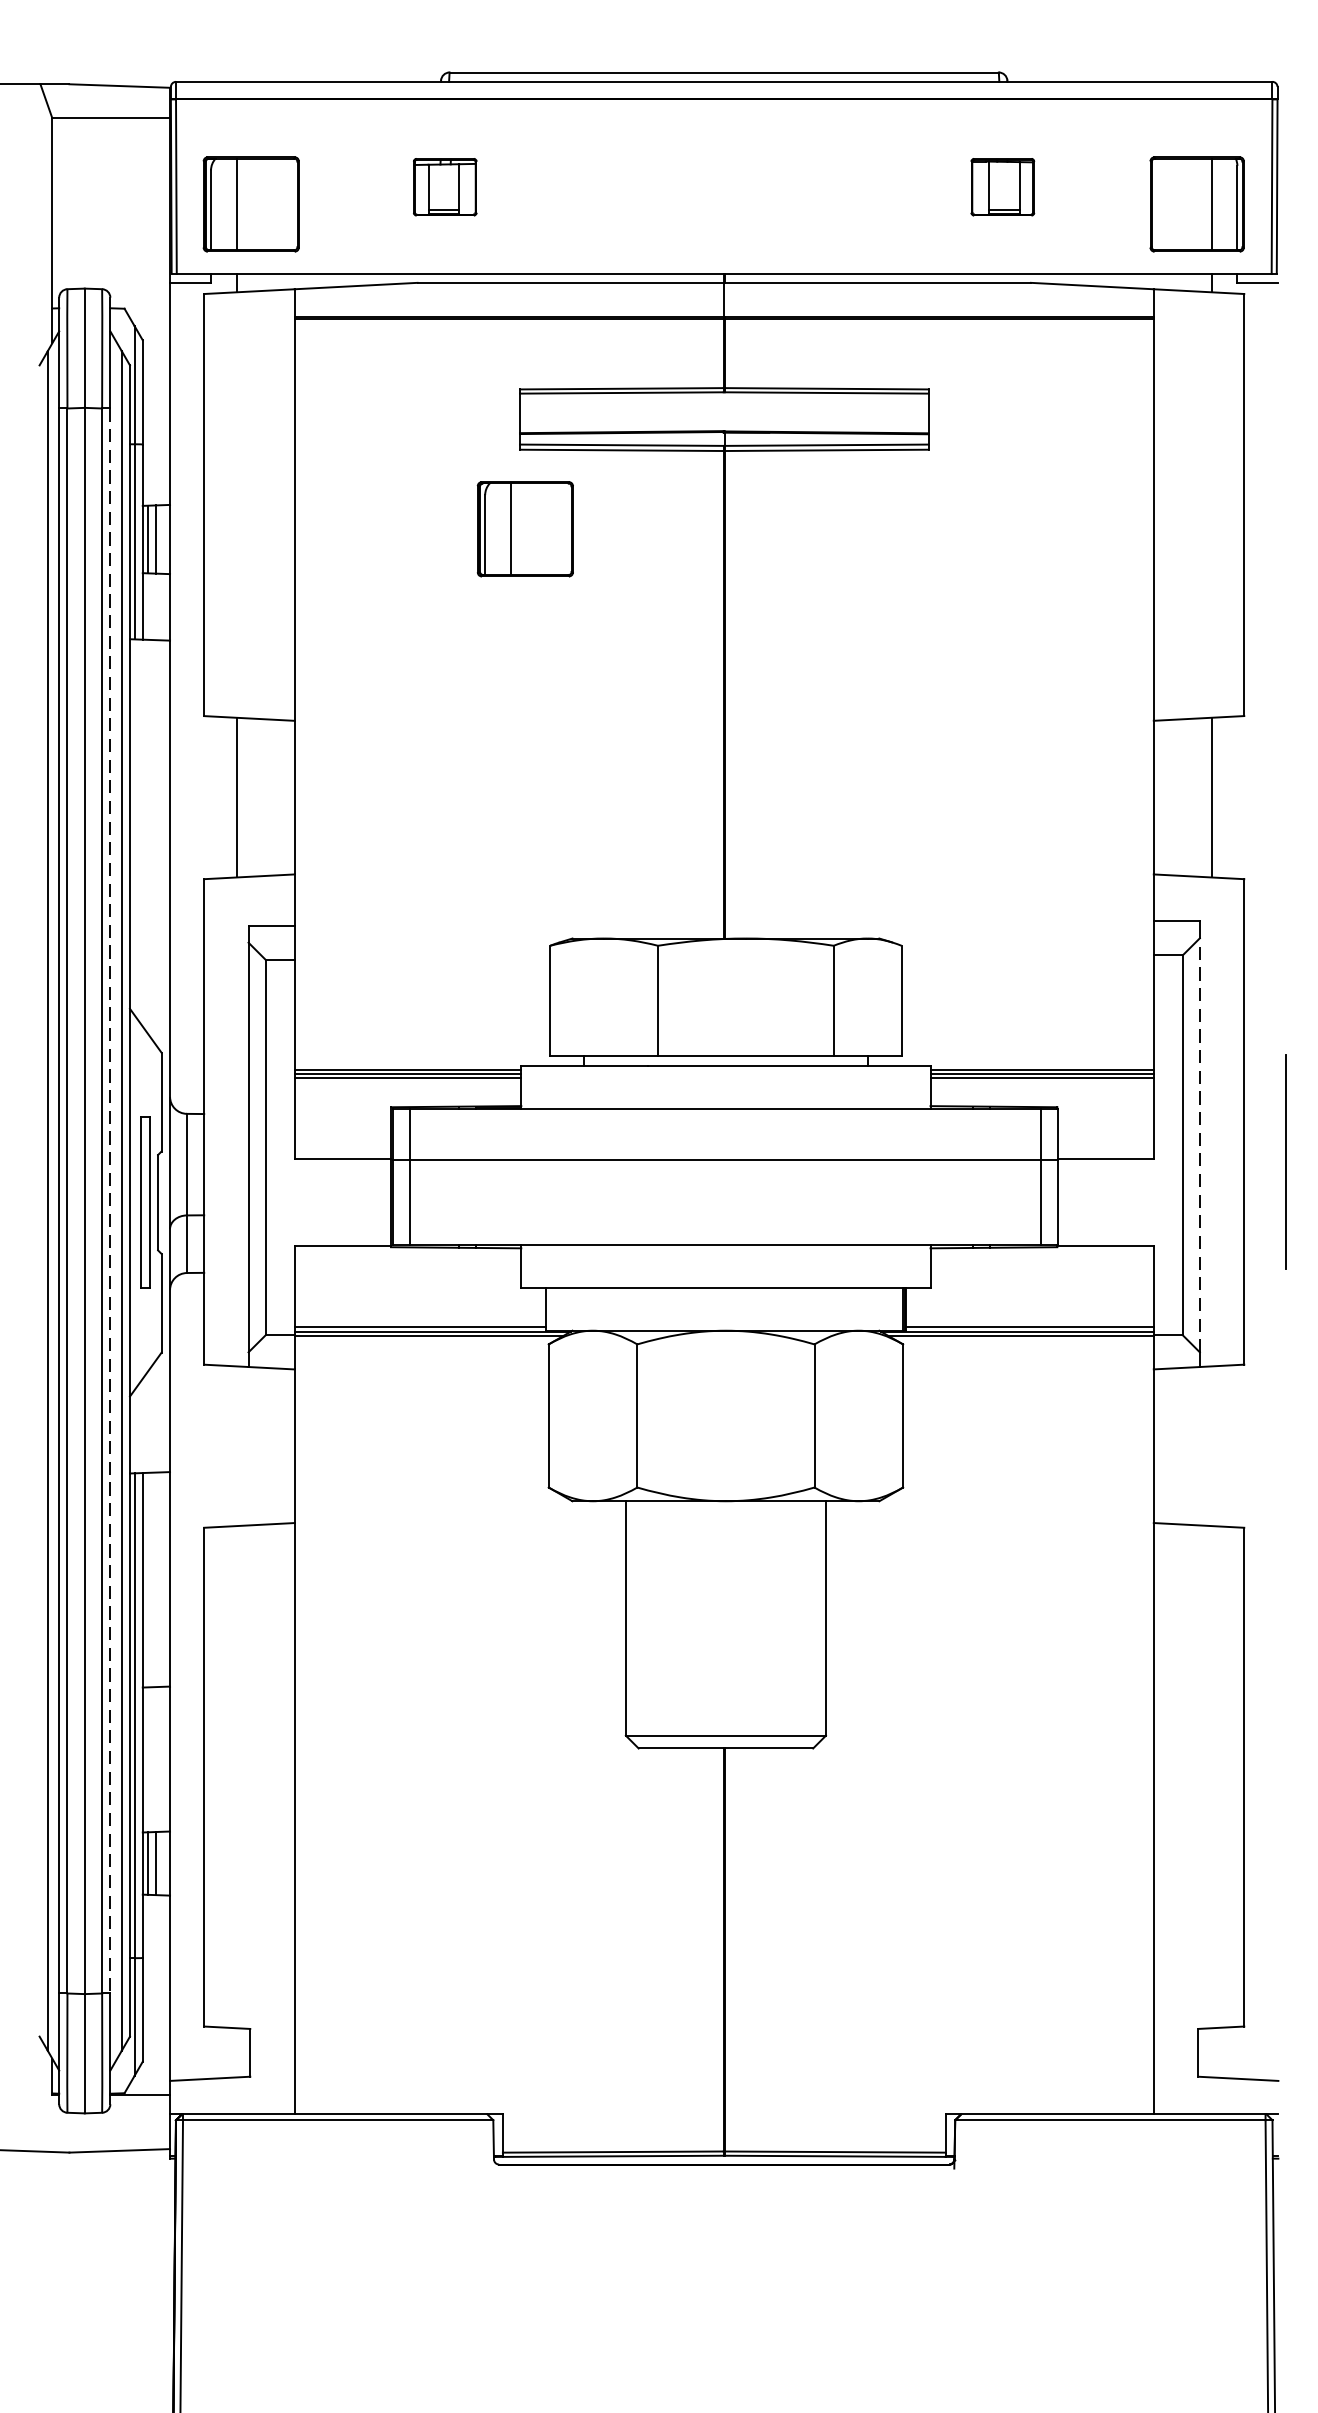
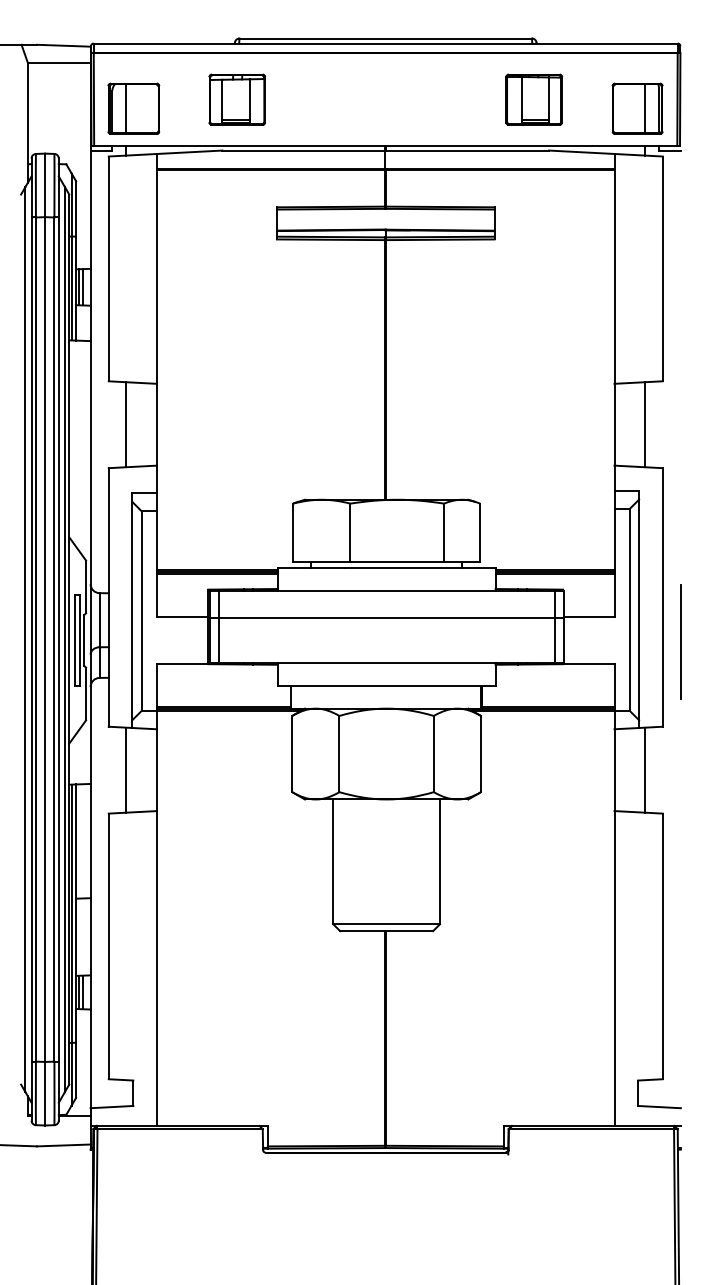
part: (444, 186) -> (236, 99), size x1.67
part: (1001, 186) -> (533, 99), size x1.67
part: (524, 528) -> (279, 281), removed
line: (1200, 1144) -> (639, 609), dashed -> solid
line: (1285, 1161) -> (680, 641), moved
line: (109, 1202) -> (58, 640), dashed -> solid
line: (237, 1444) -> (126, 769), added
line: (1211, 1444) -> (645, 769), added

